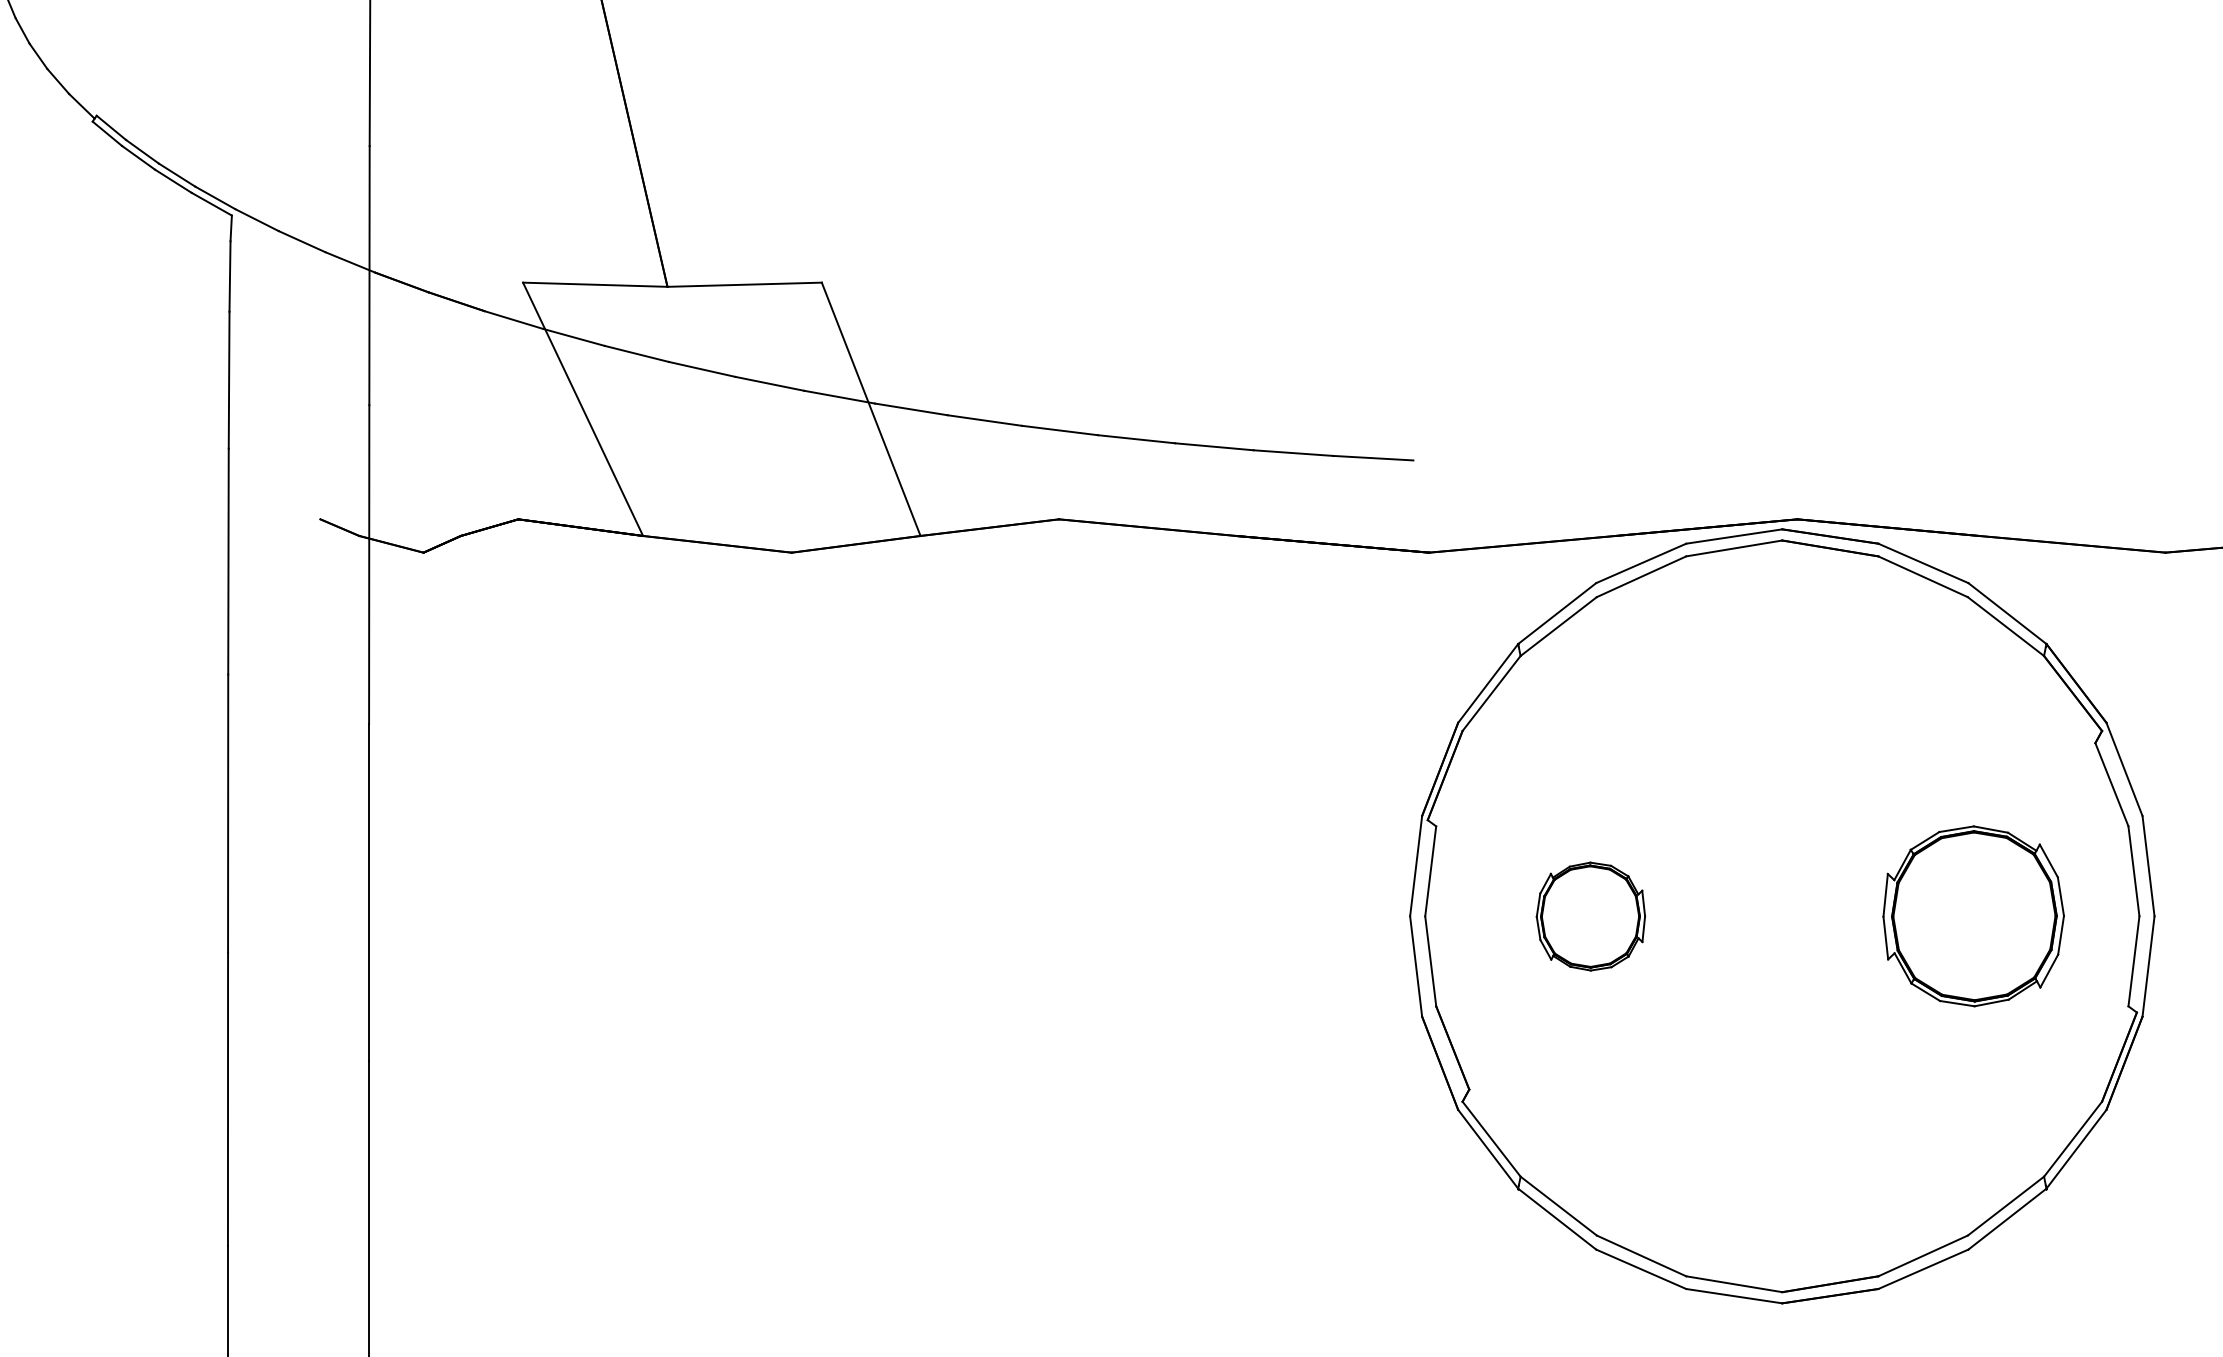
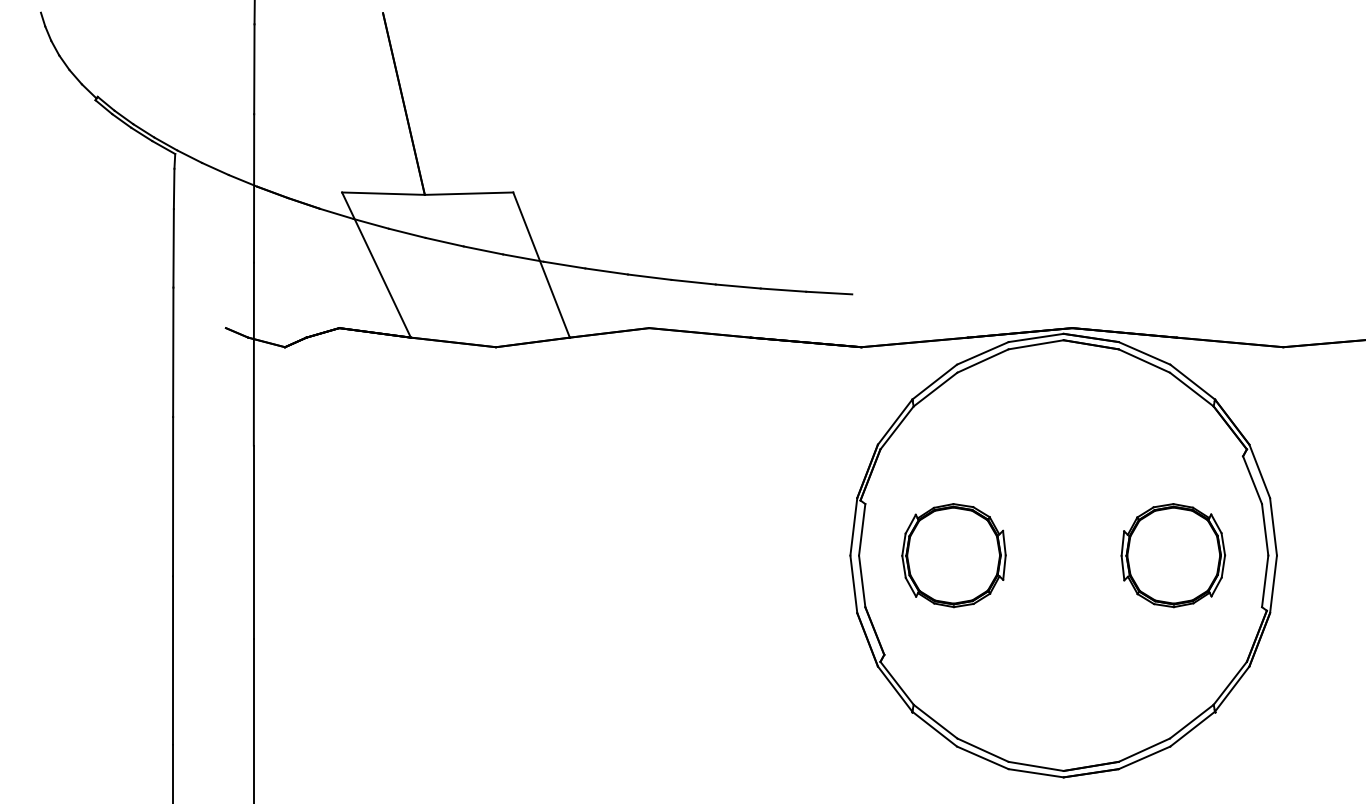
part: (1590, 916) -> (953, 555), size x1.67

